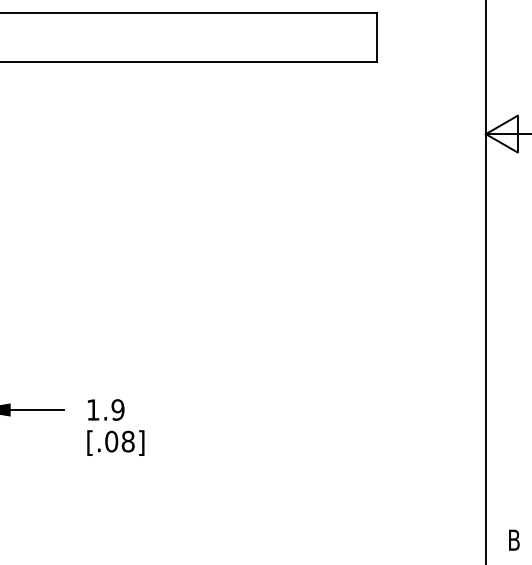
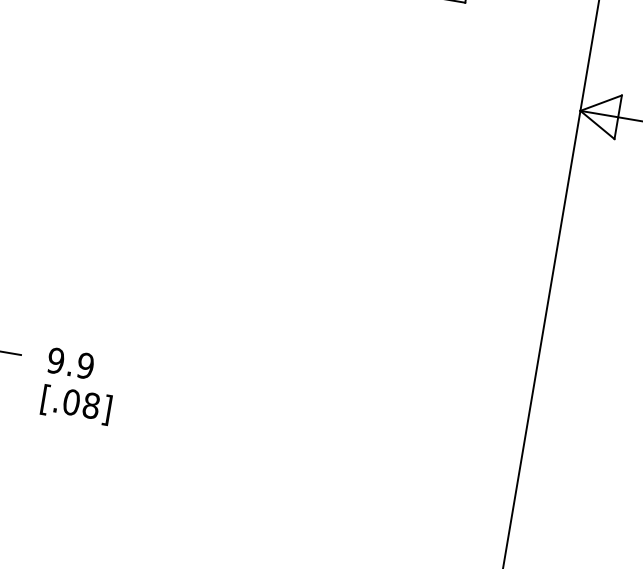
text: (92, 409) -> (55, 360), 1.9 -> 9.9

